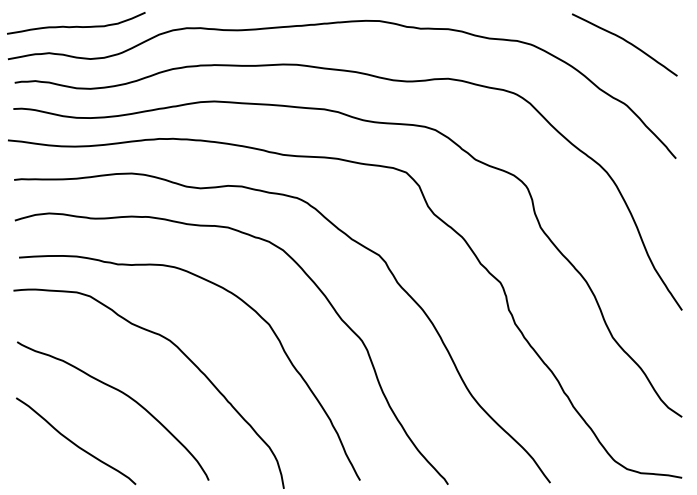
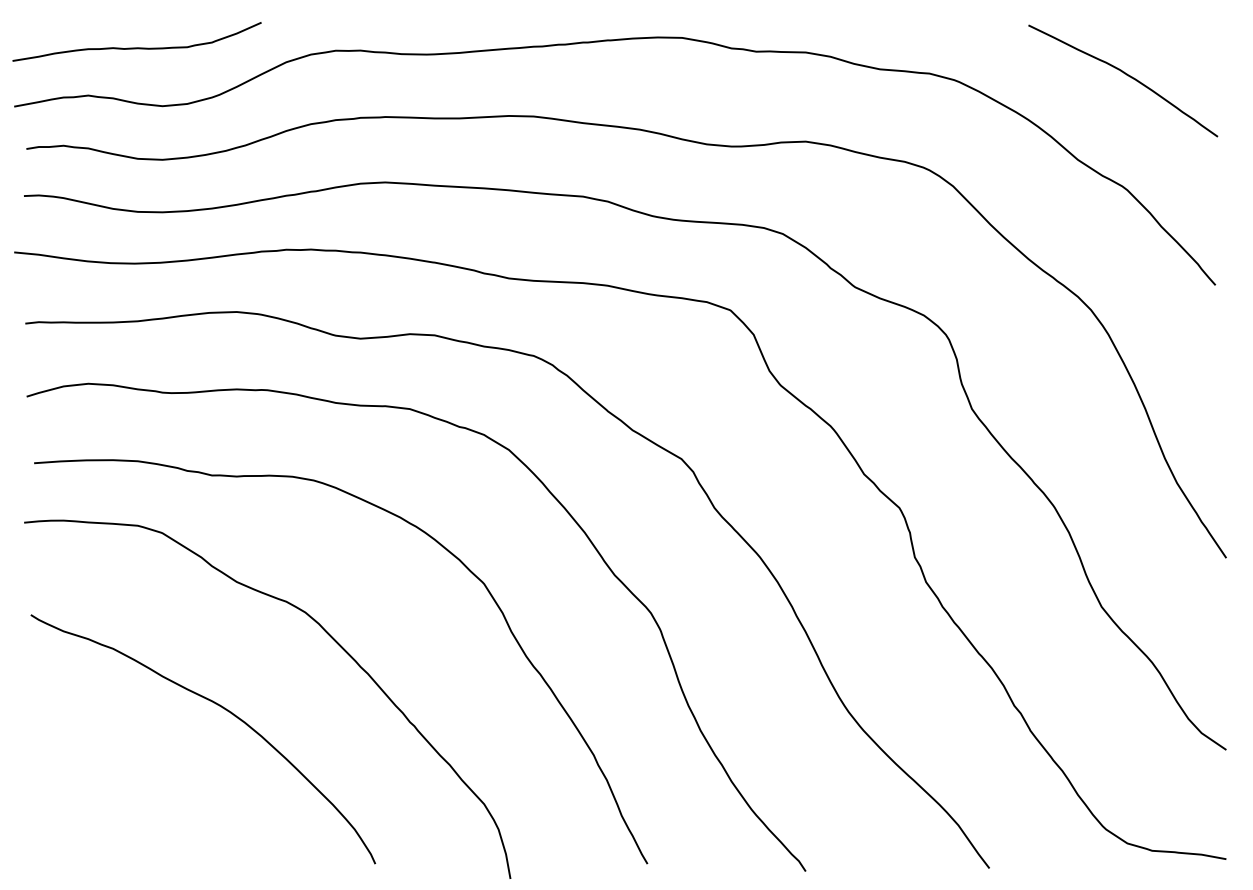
curve: (74, 442) -> (133, 795), removed

